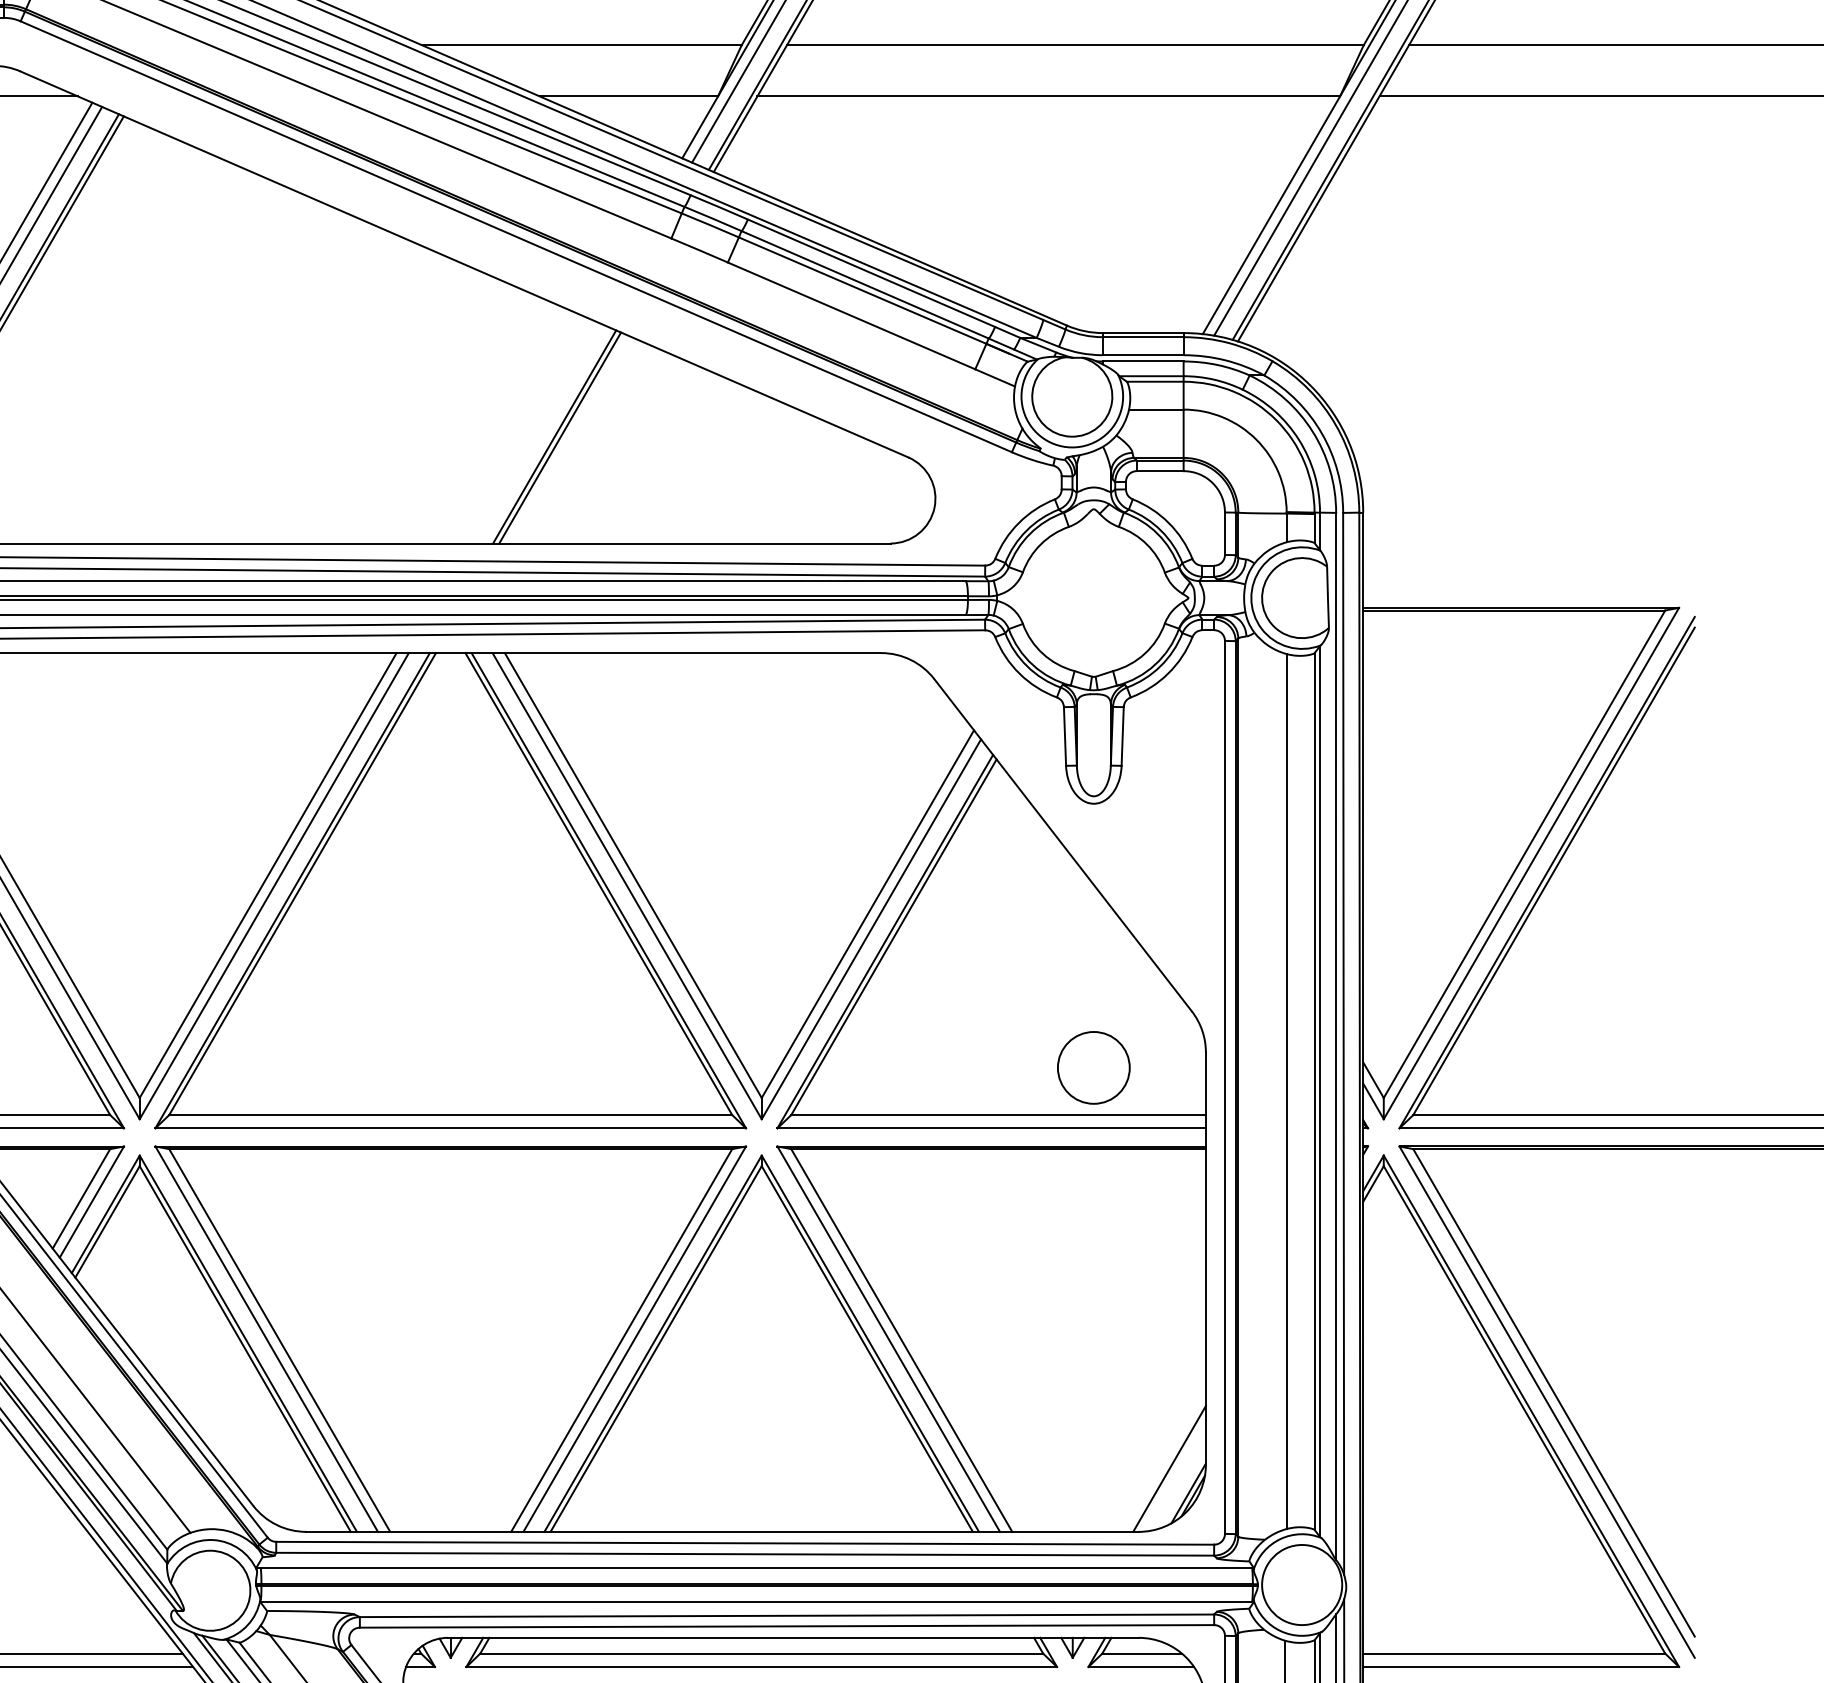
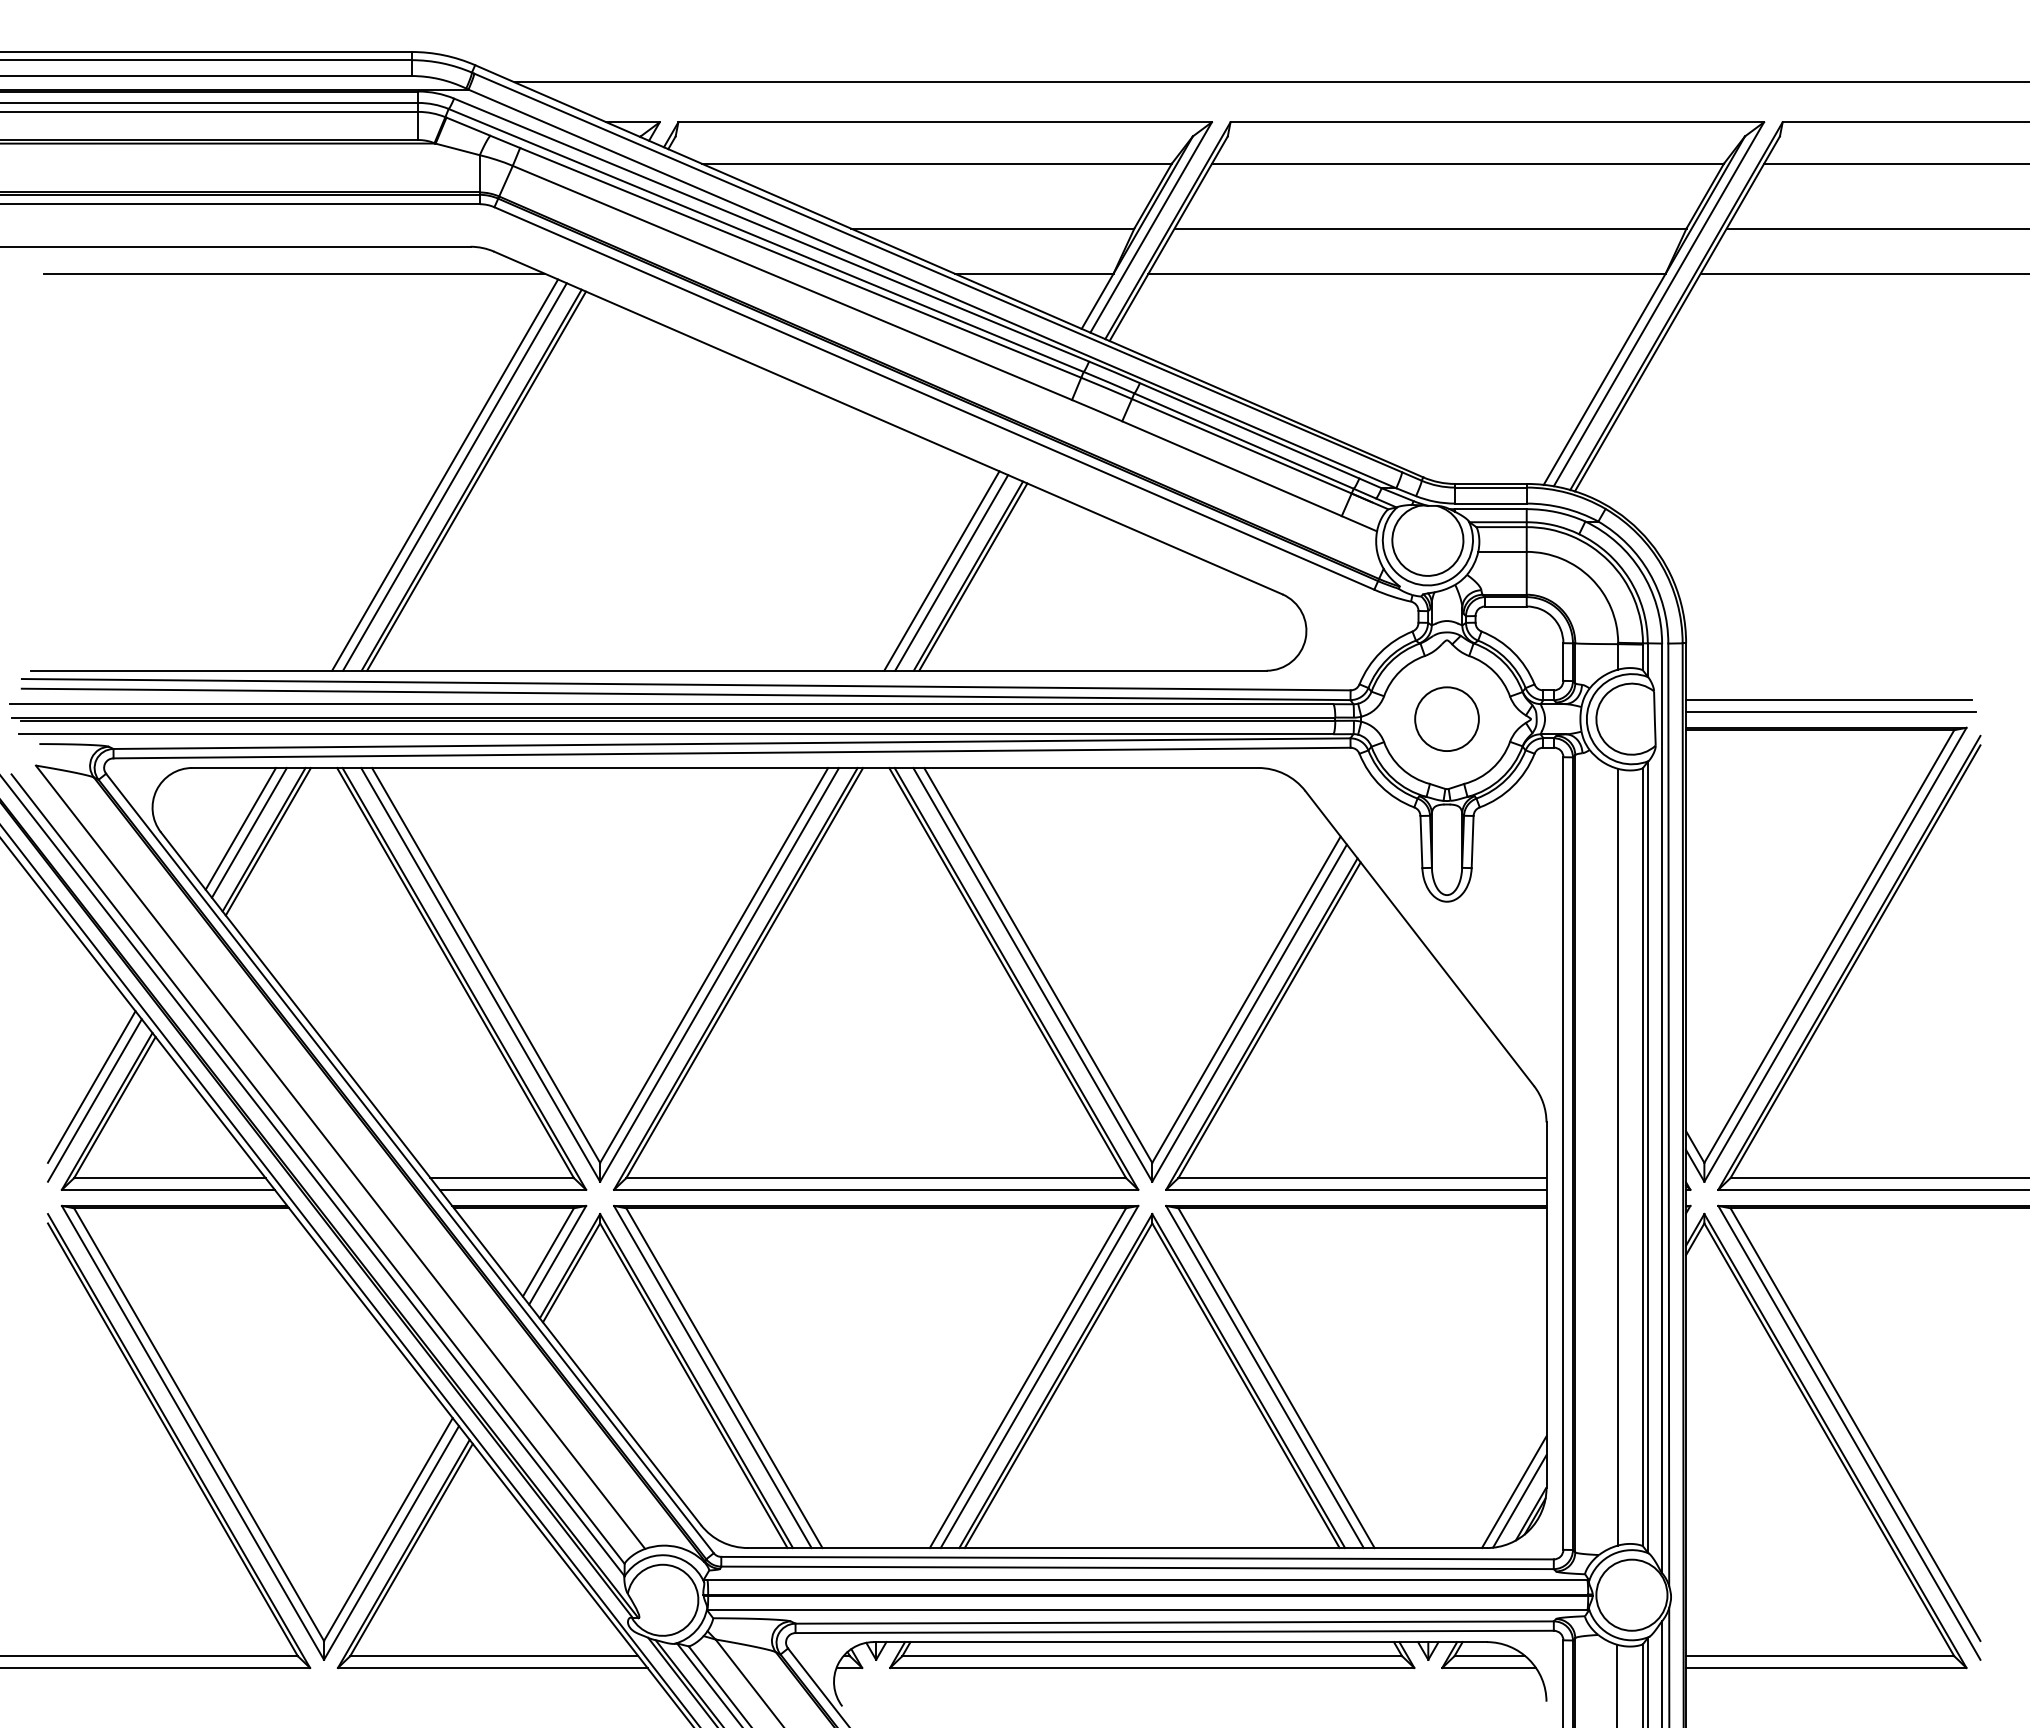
line: (524, 430) -> (941, 570), added
line: (535, 432) -> (951, 572), added
line: (1523, 575) -> (1828, 699), added
line: (1525, 589) -> (1830, 711), added
circle: (1093, 1067) -> (1446, 718), moved
line: (1175, 1479) -> (1519, 1501), added

